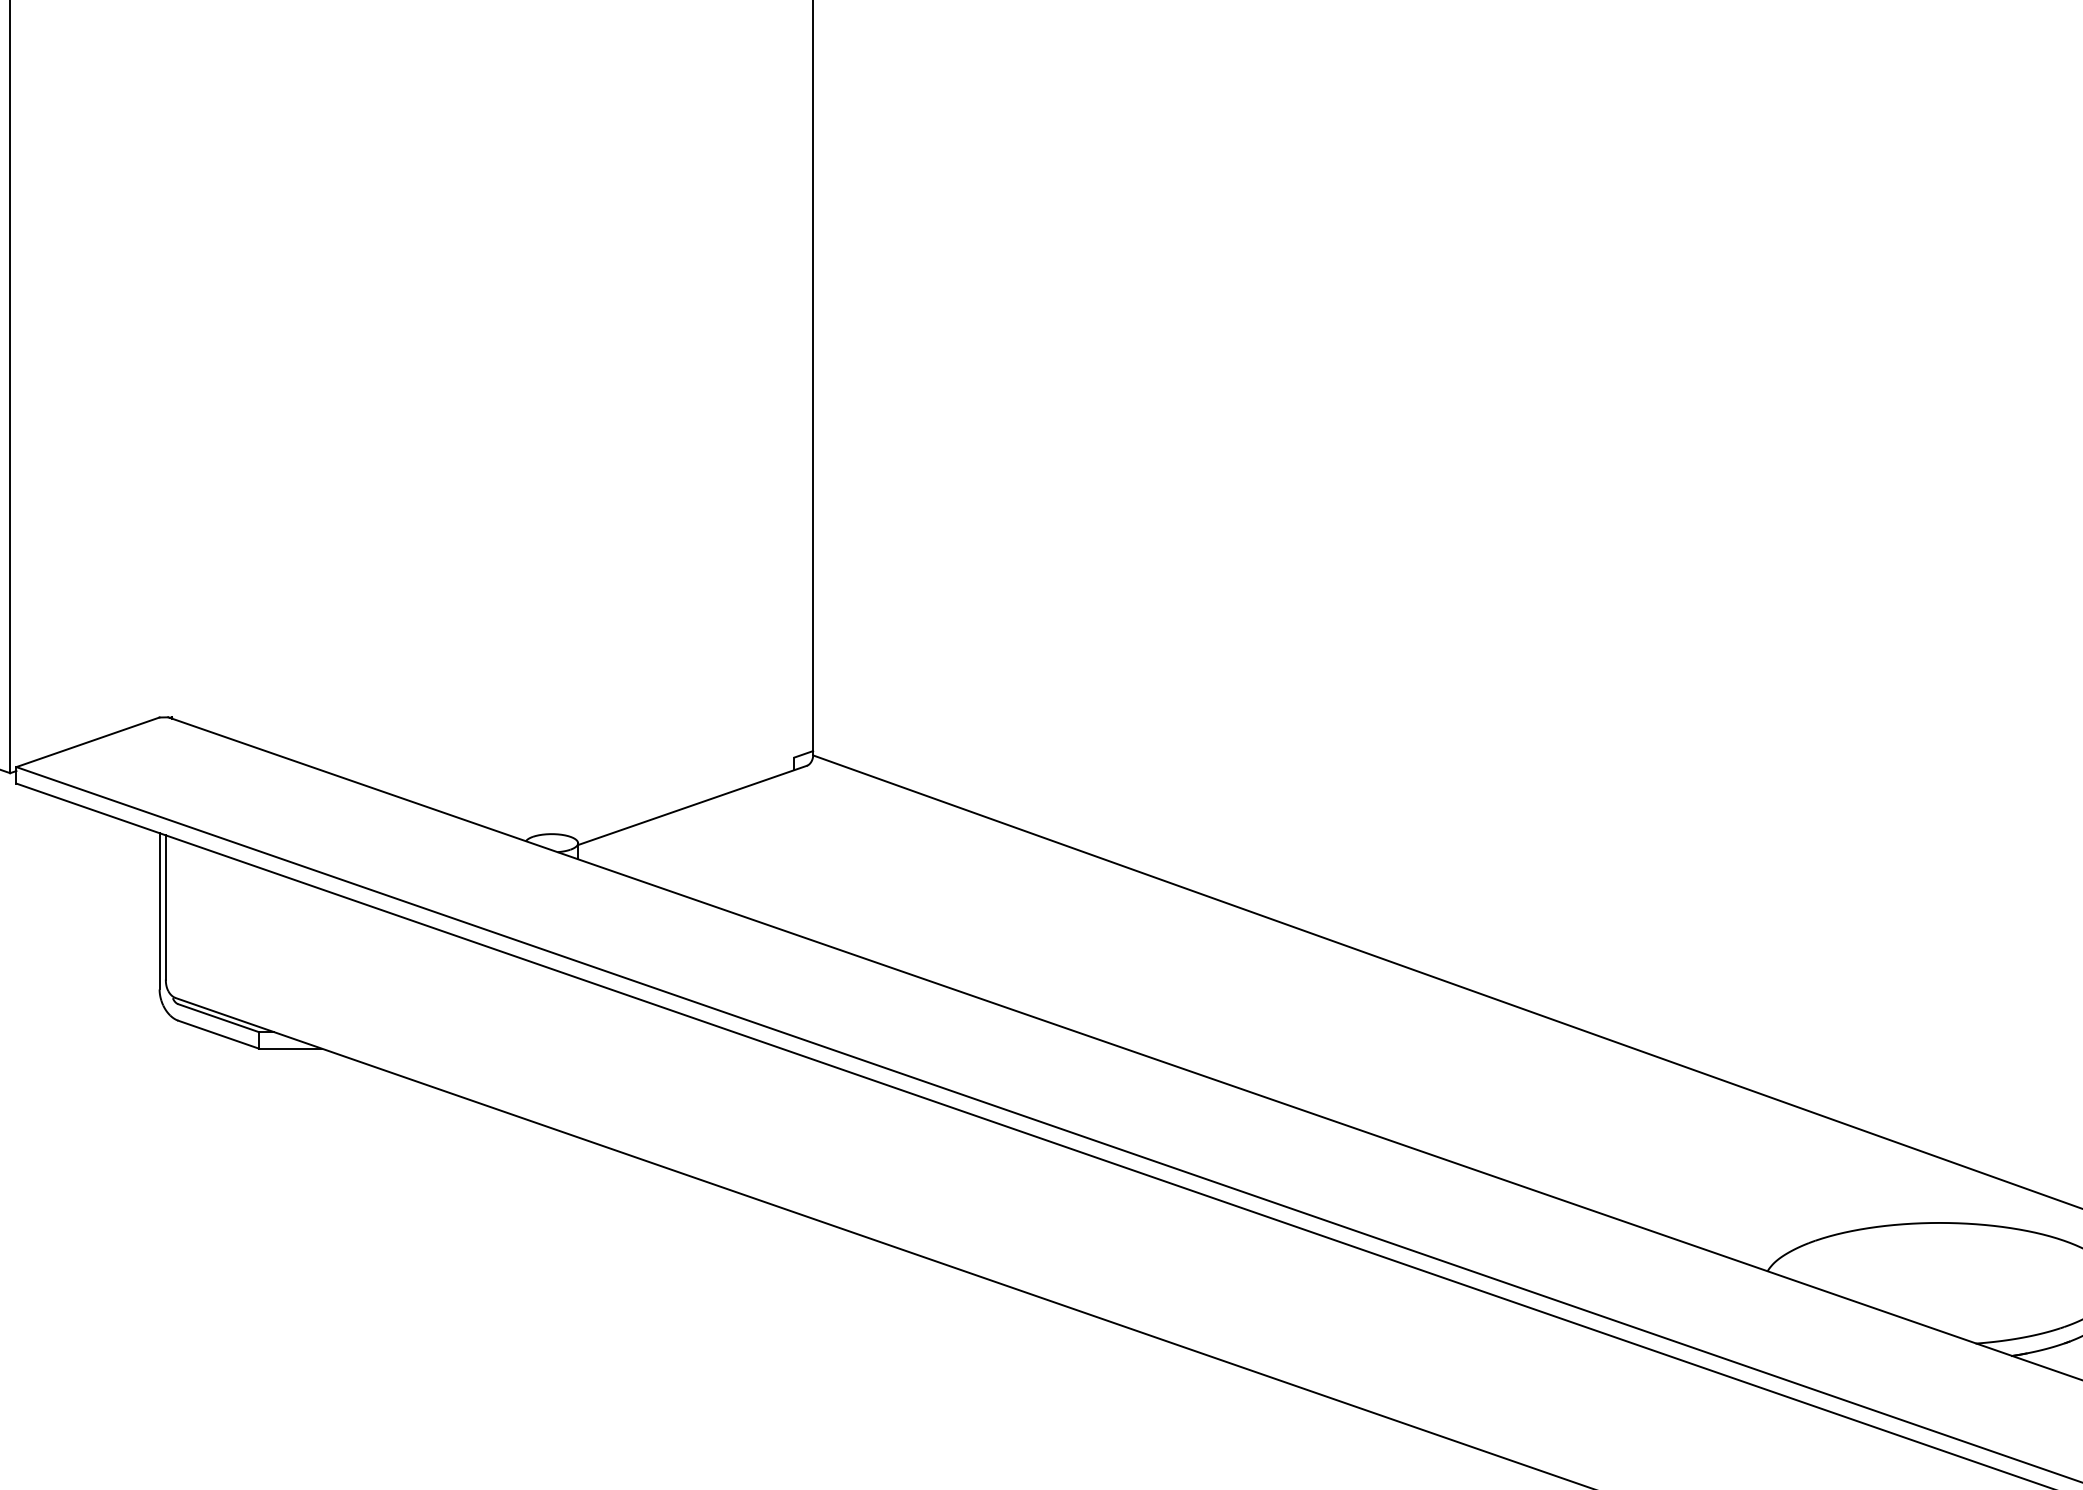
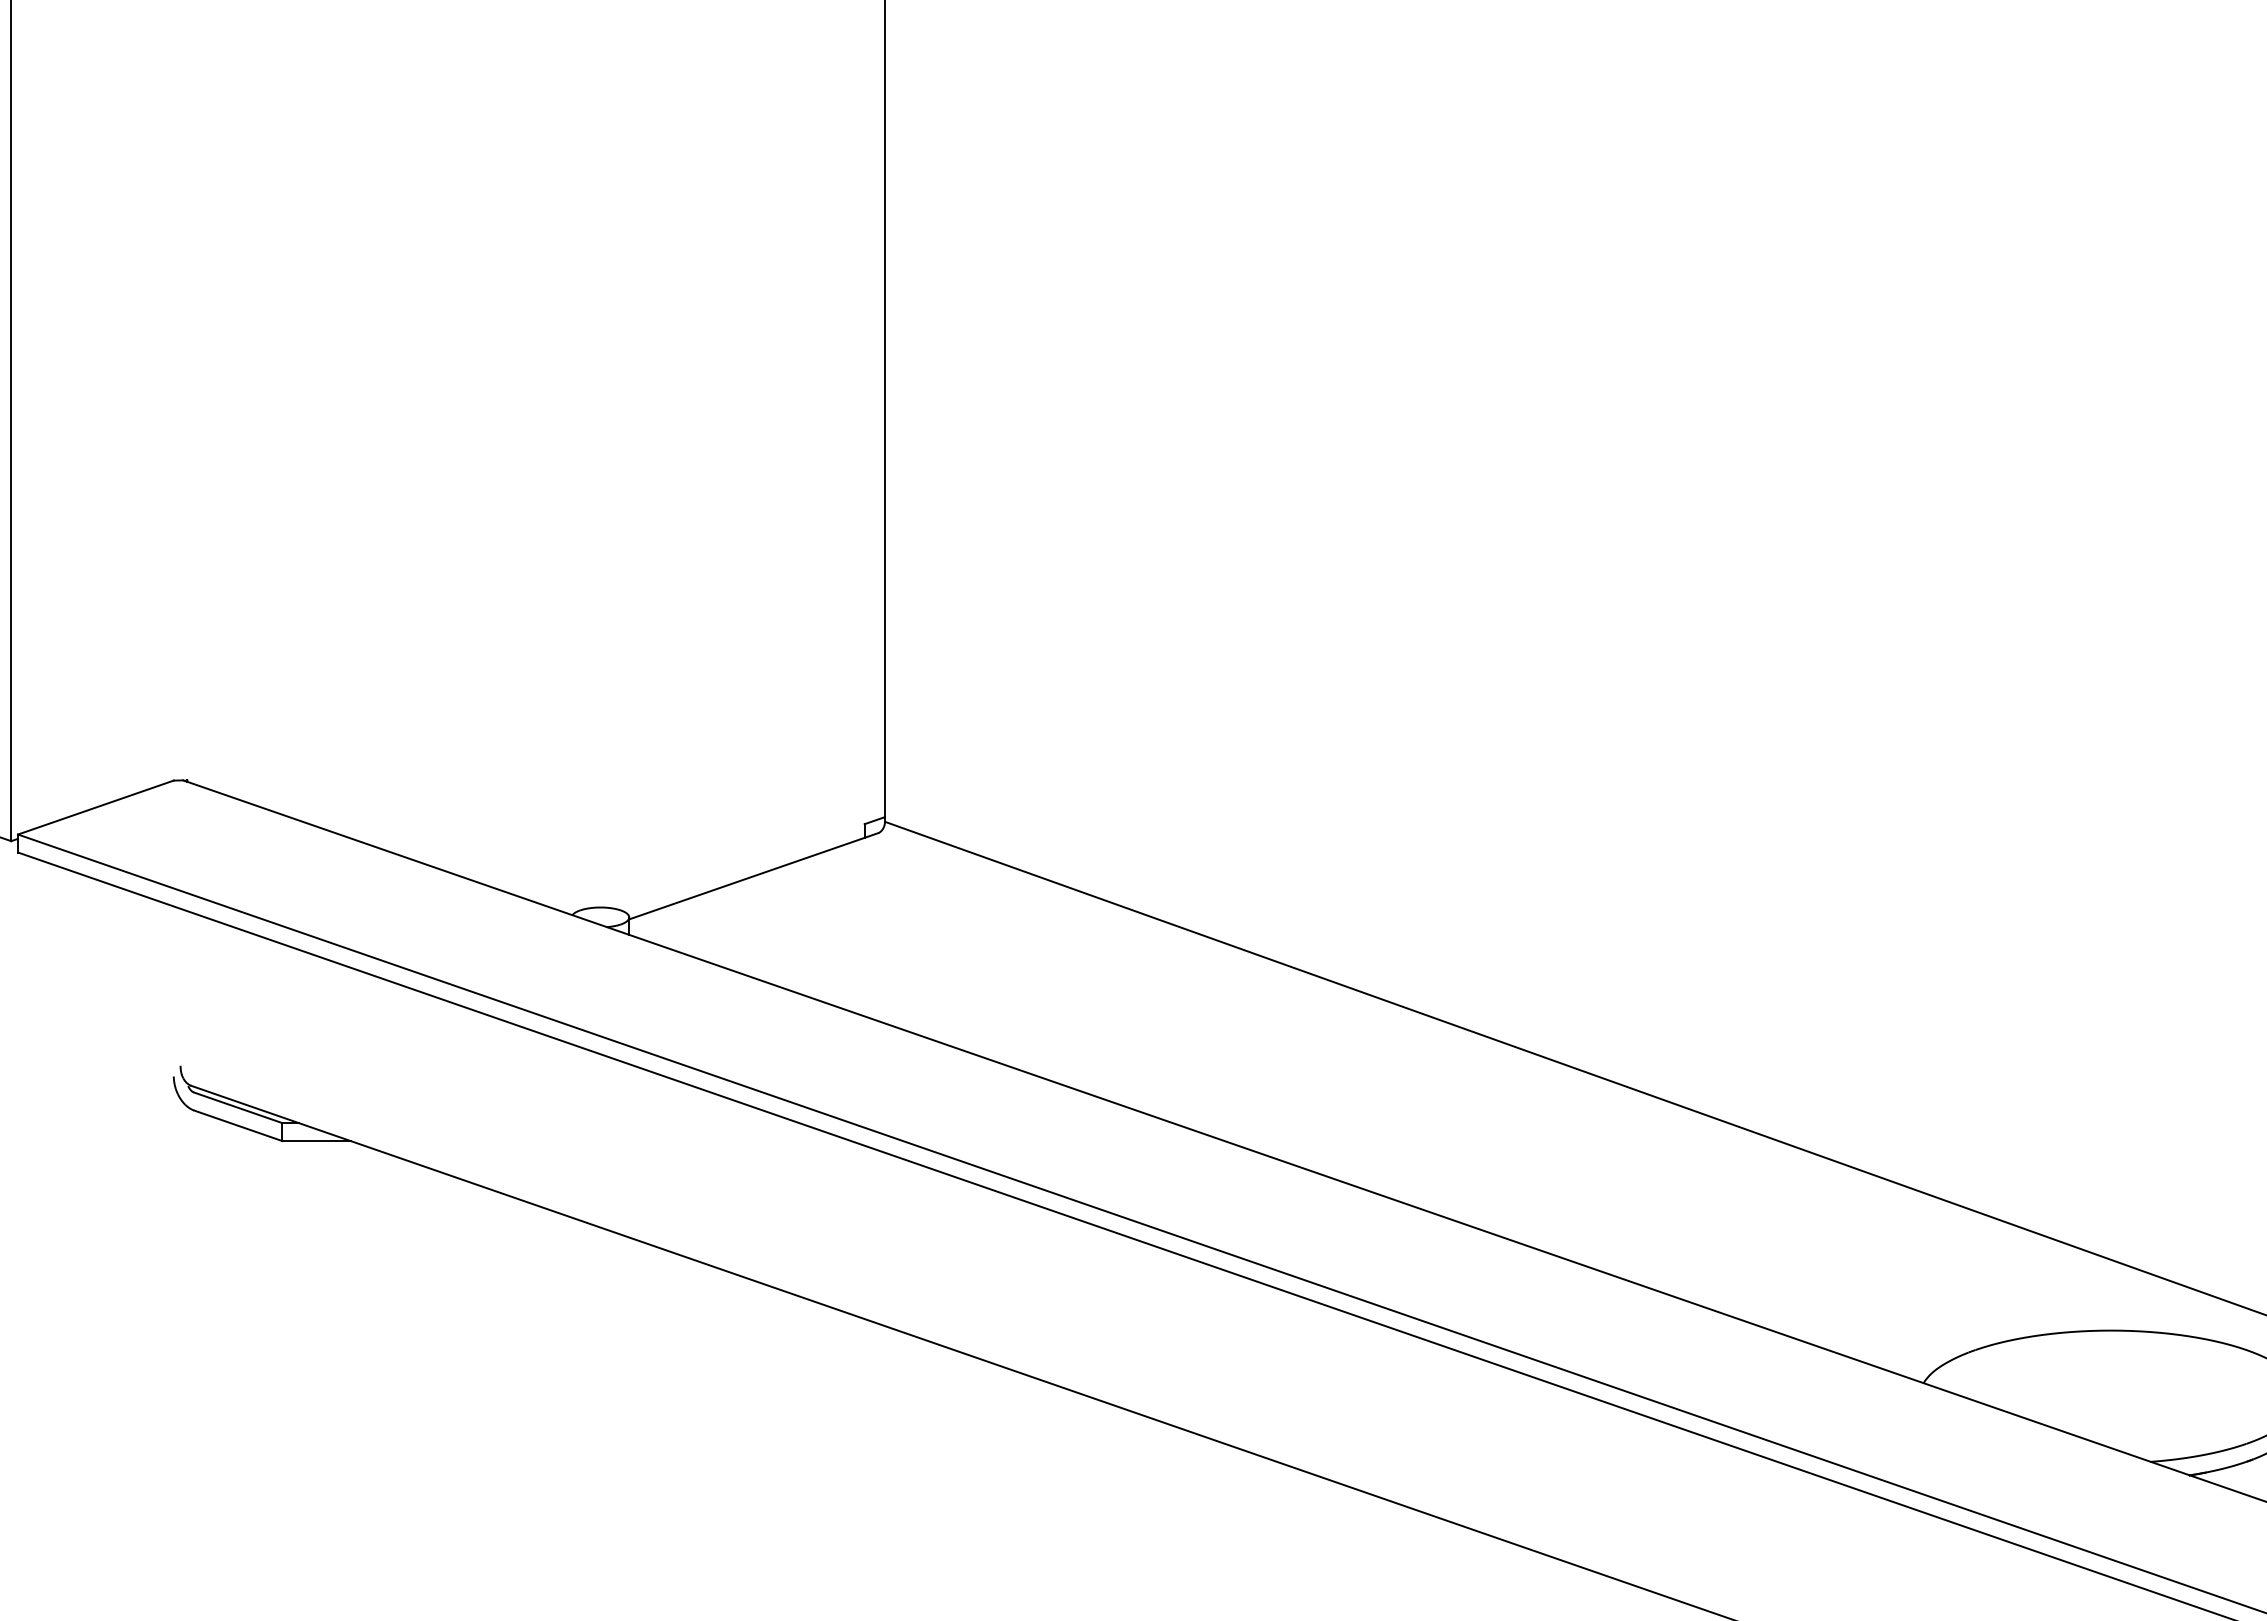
line: (165, 907) -> (180, 987), removed
line: (159, 911) -> (173, 991), removed

